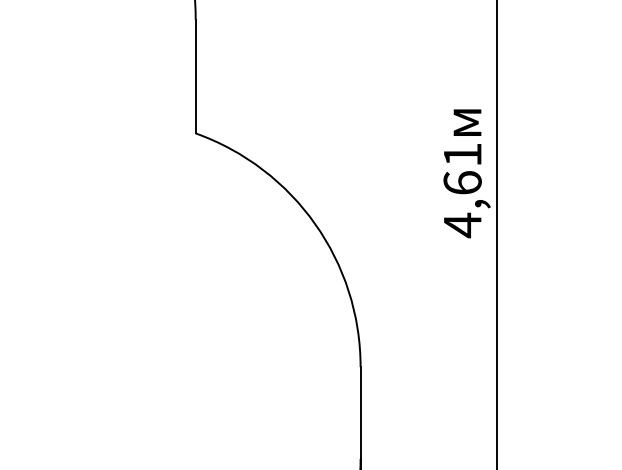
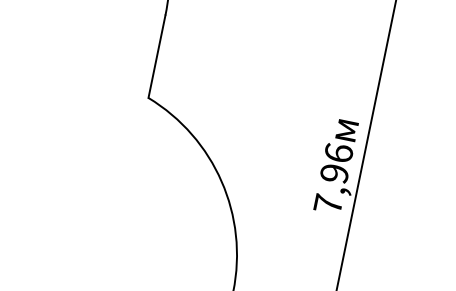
text: (462, 190) -> (333, 179), 4,61 -> 7,96

